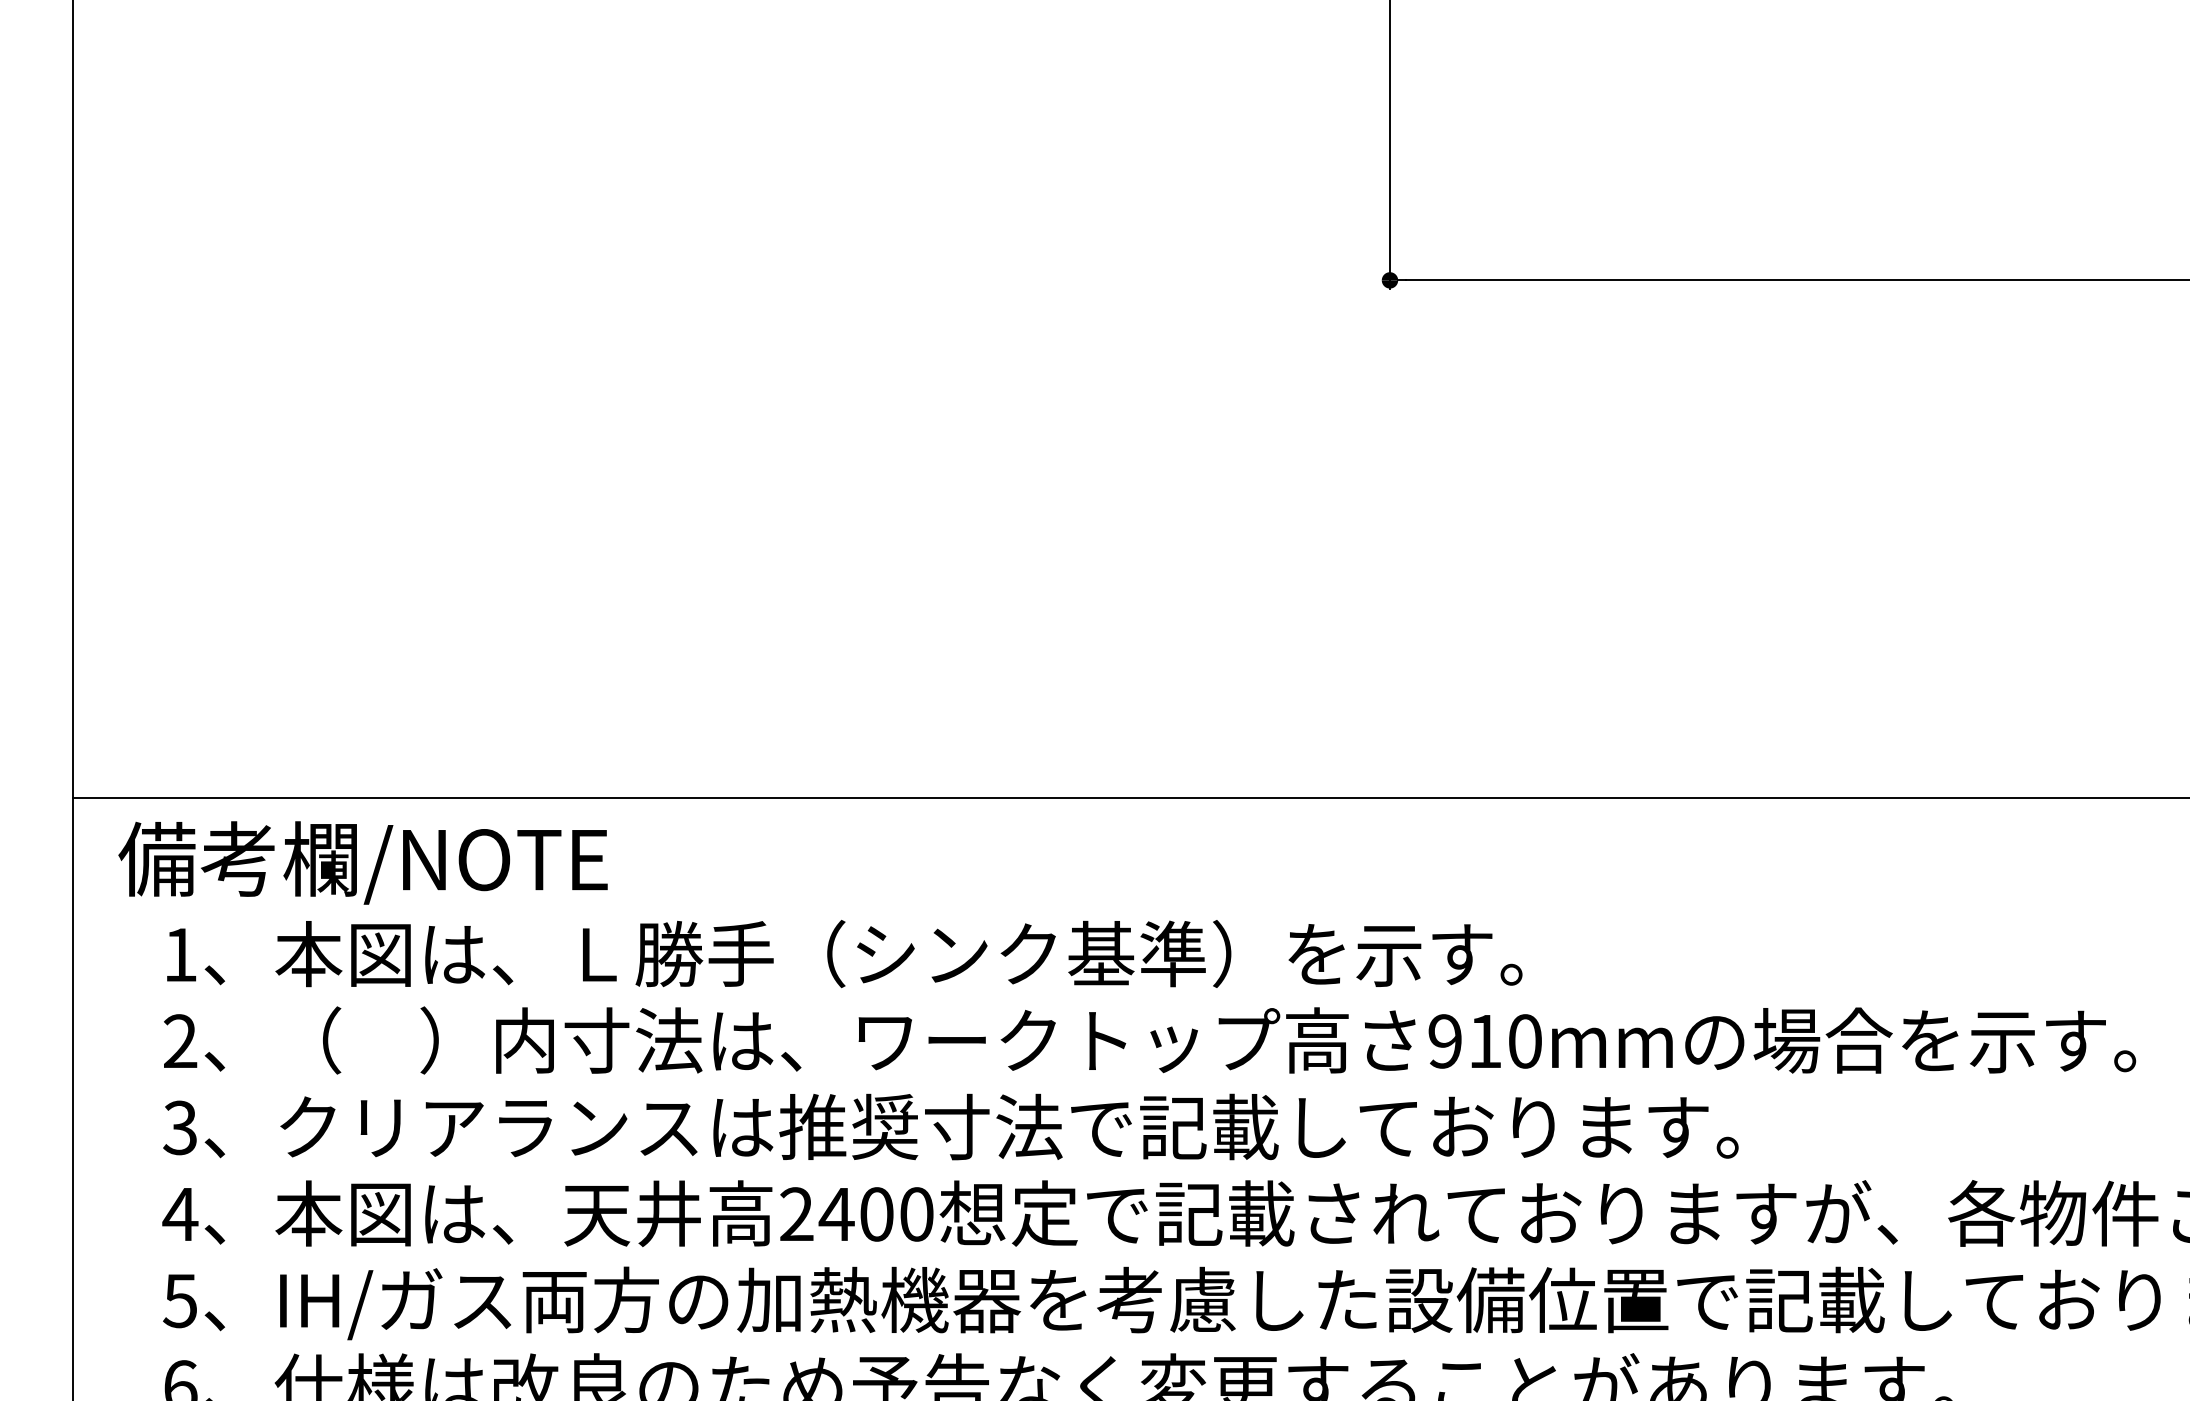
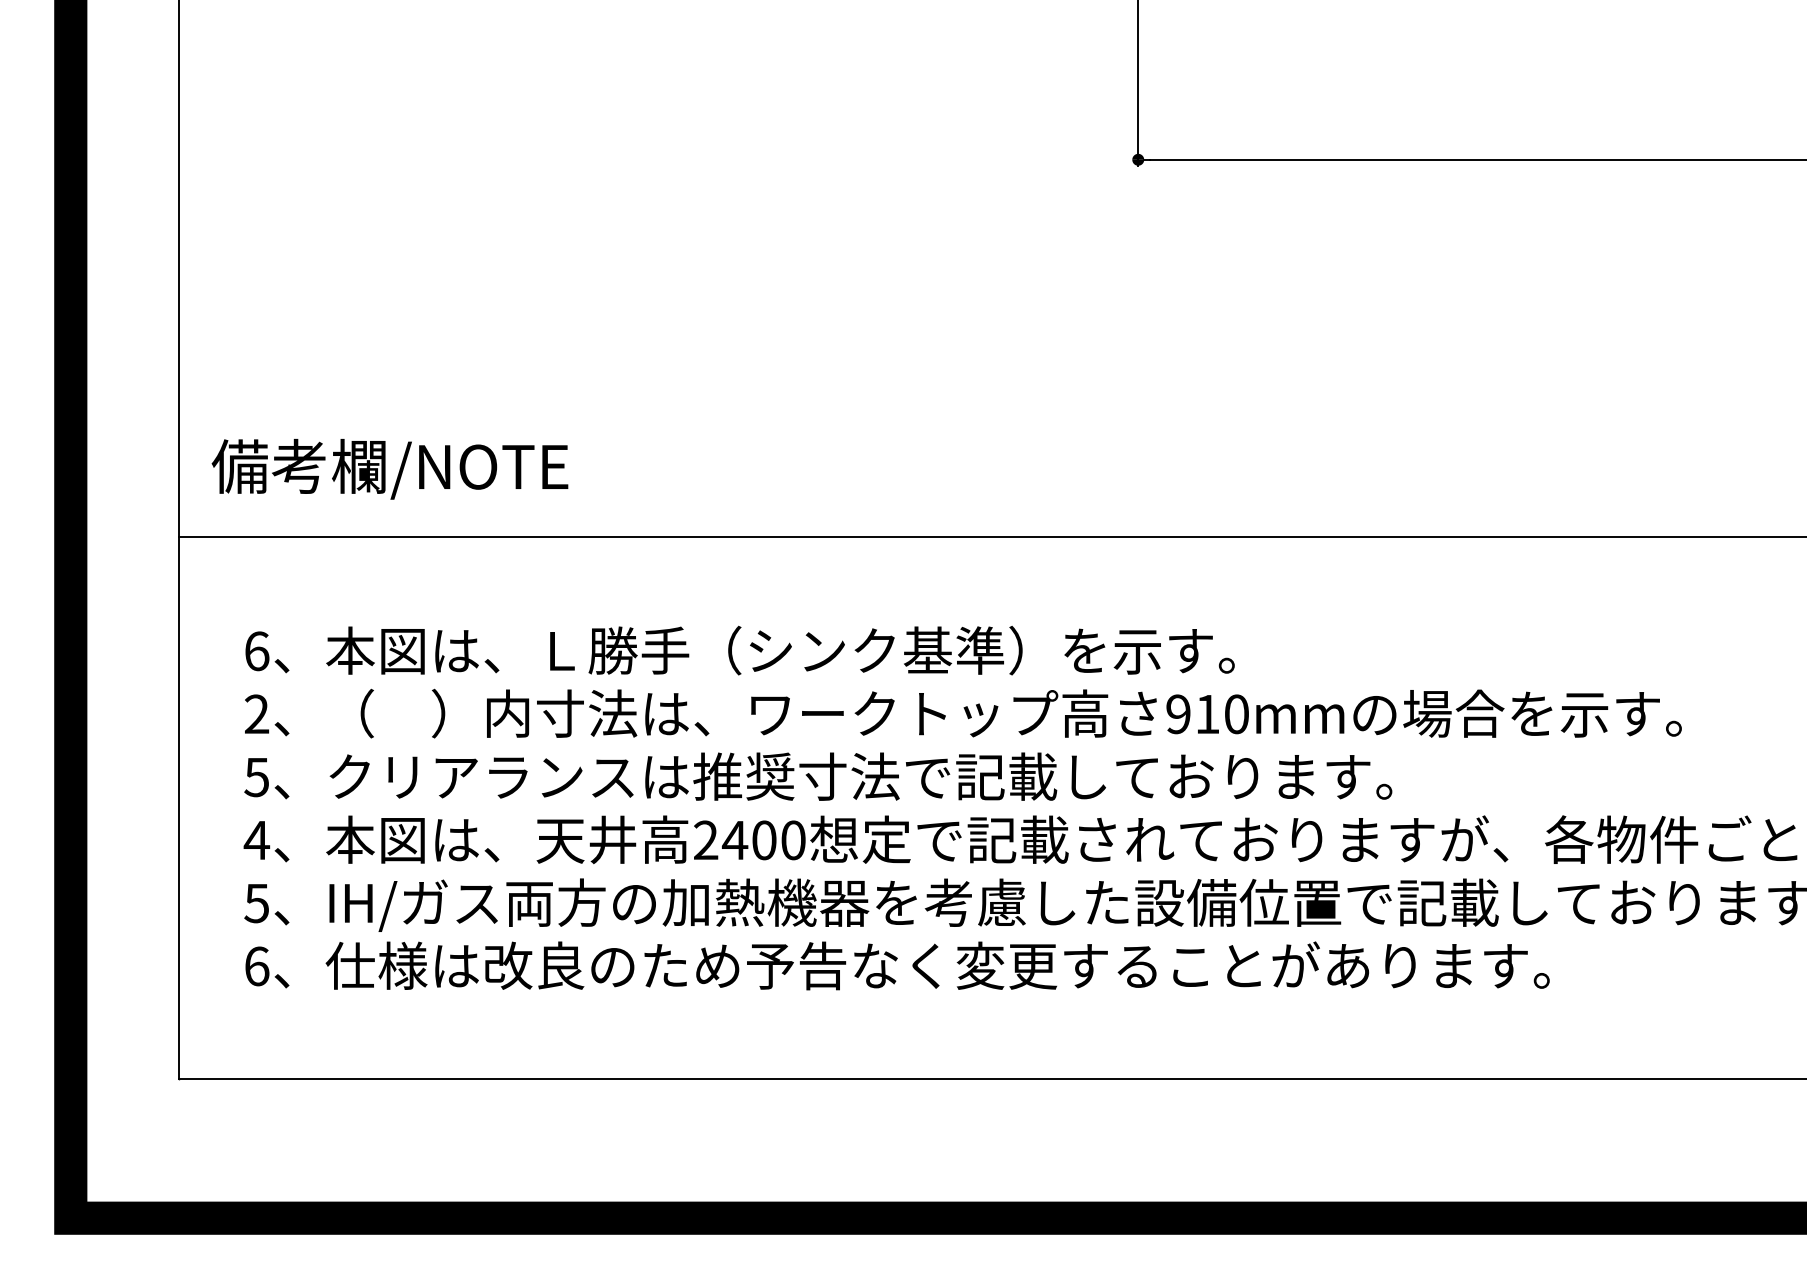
text: (362, 863) -> (389, 469), moved
text: (181, 955) -> (257, 651), 1 -> 6
text: (179, 1126) -> (256, 776), 3 -> 5

